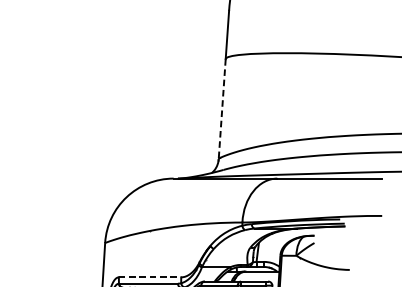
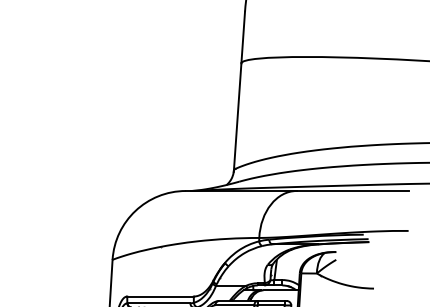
line: (222, 108) -> (237, 116), dashed -> solid
line: (150, 277) -> (161, 296), dashed -> solid

